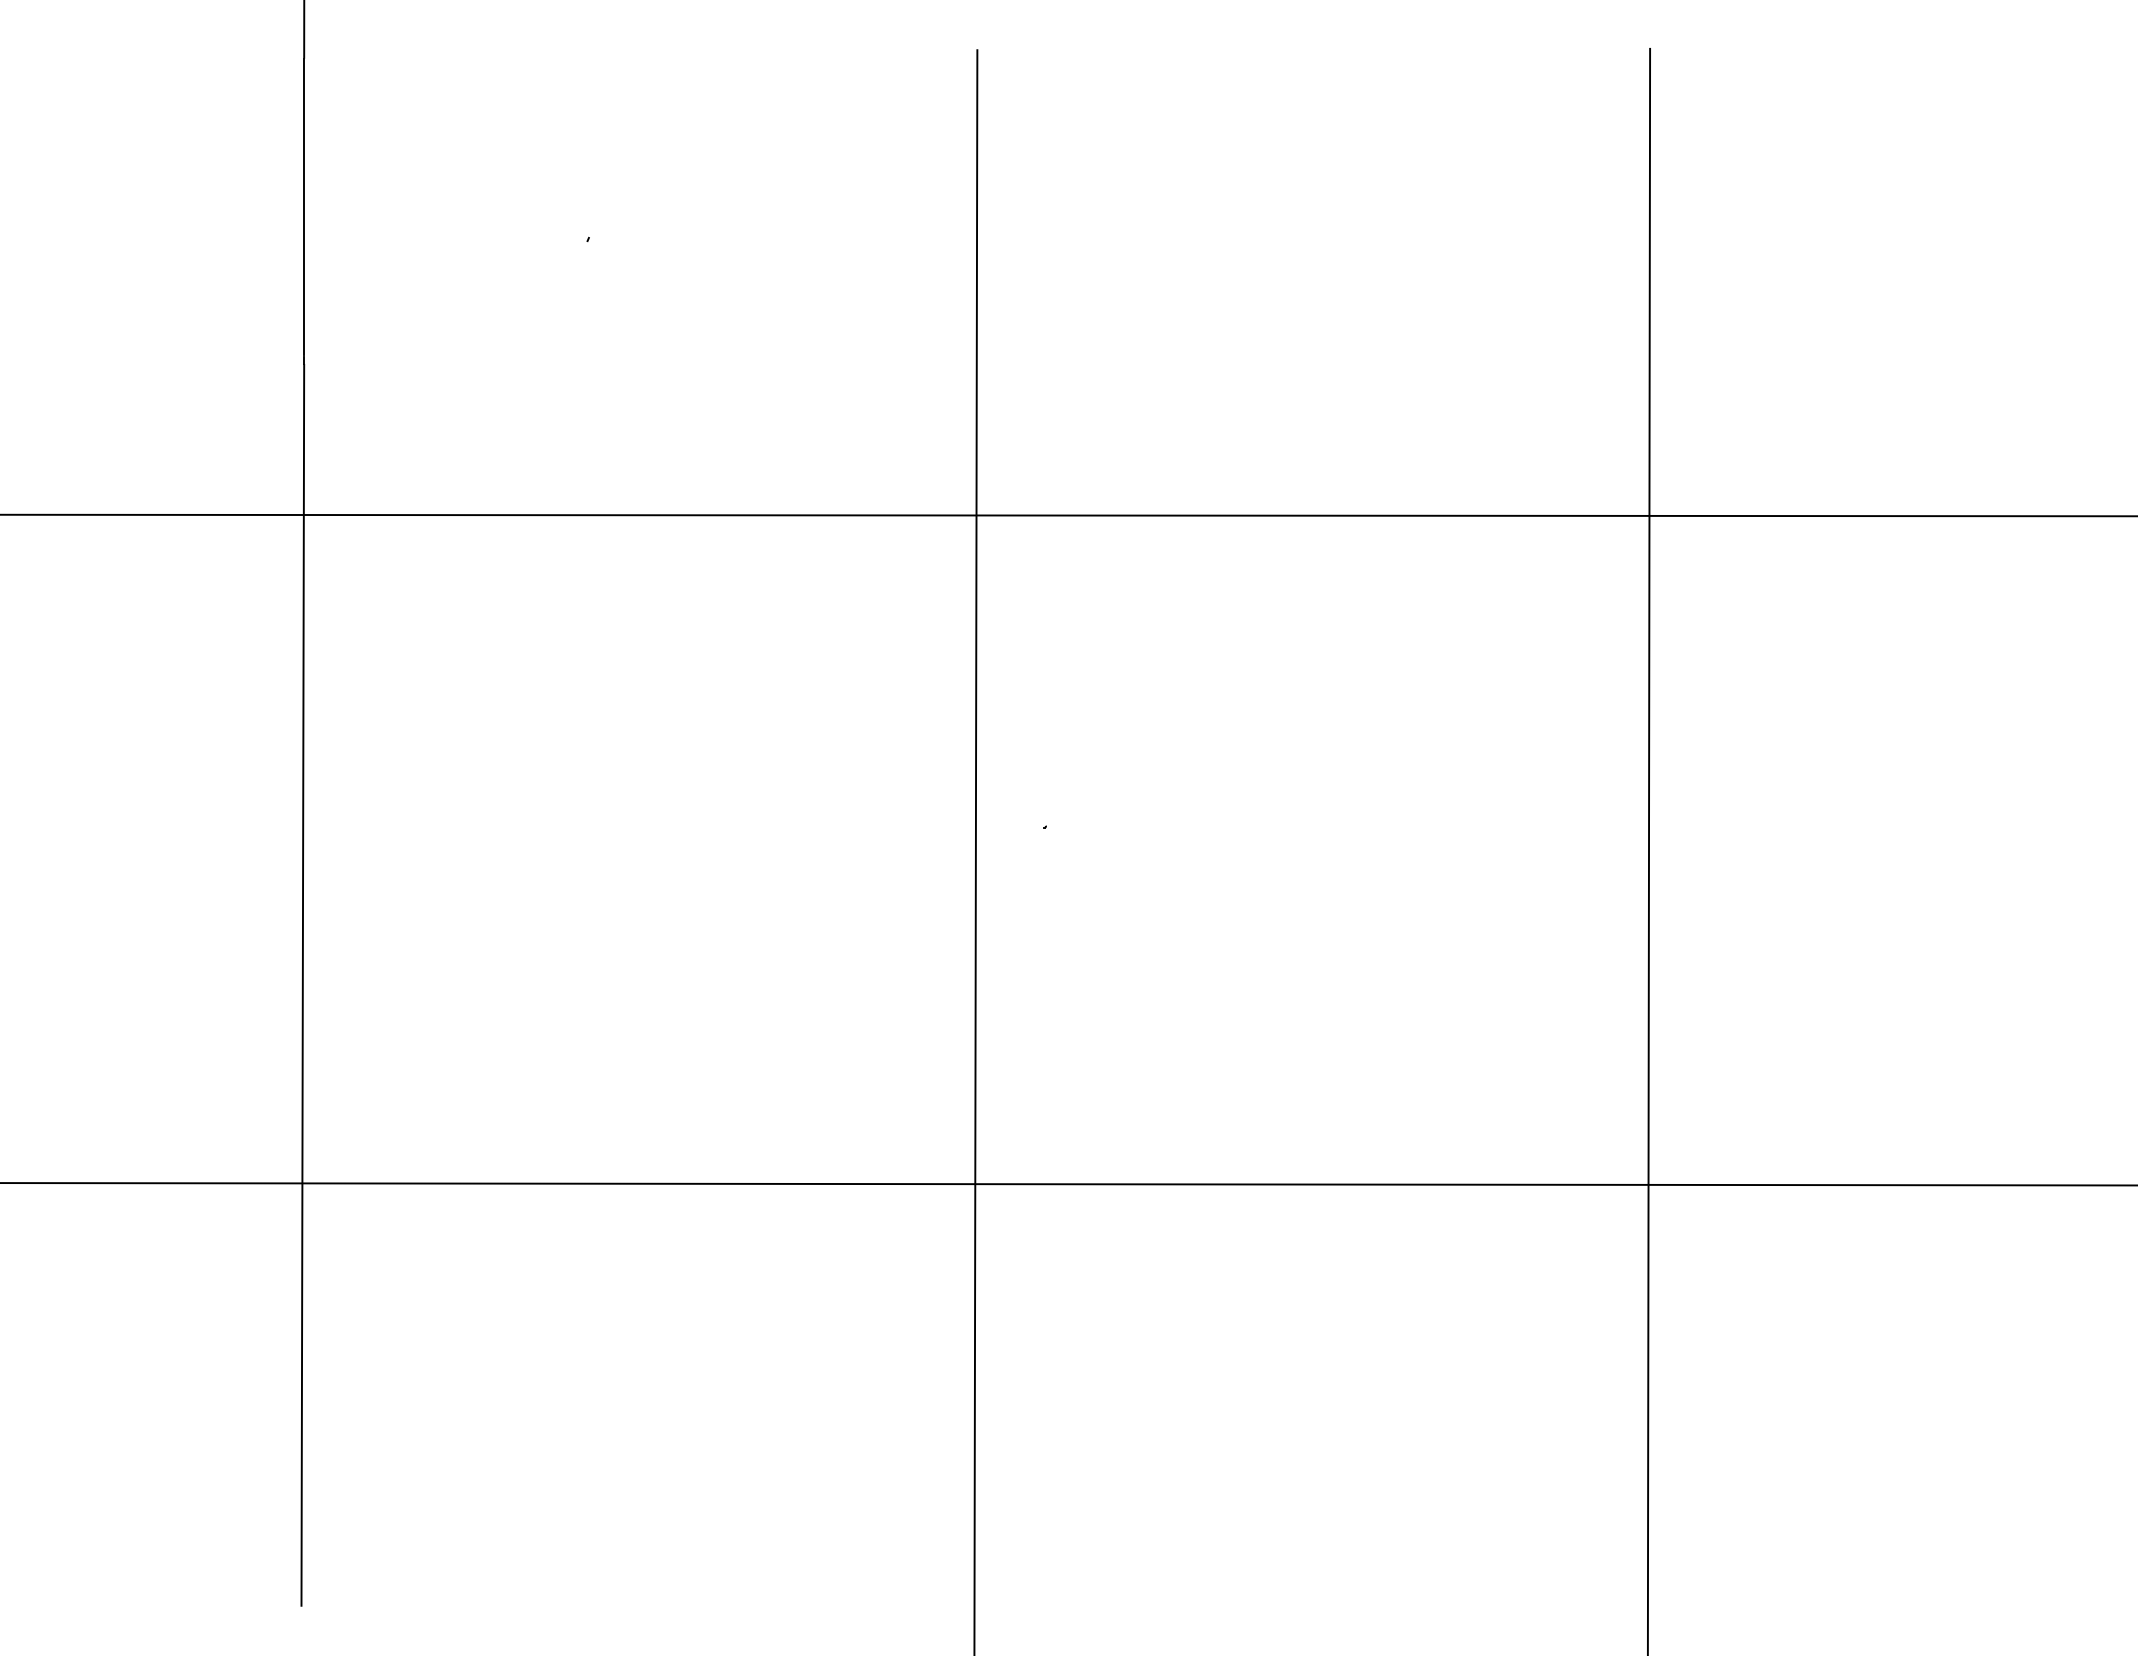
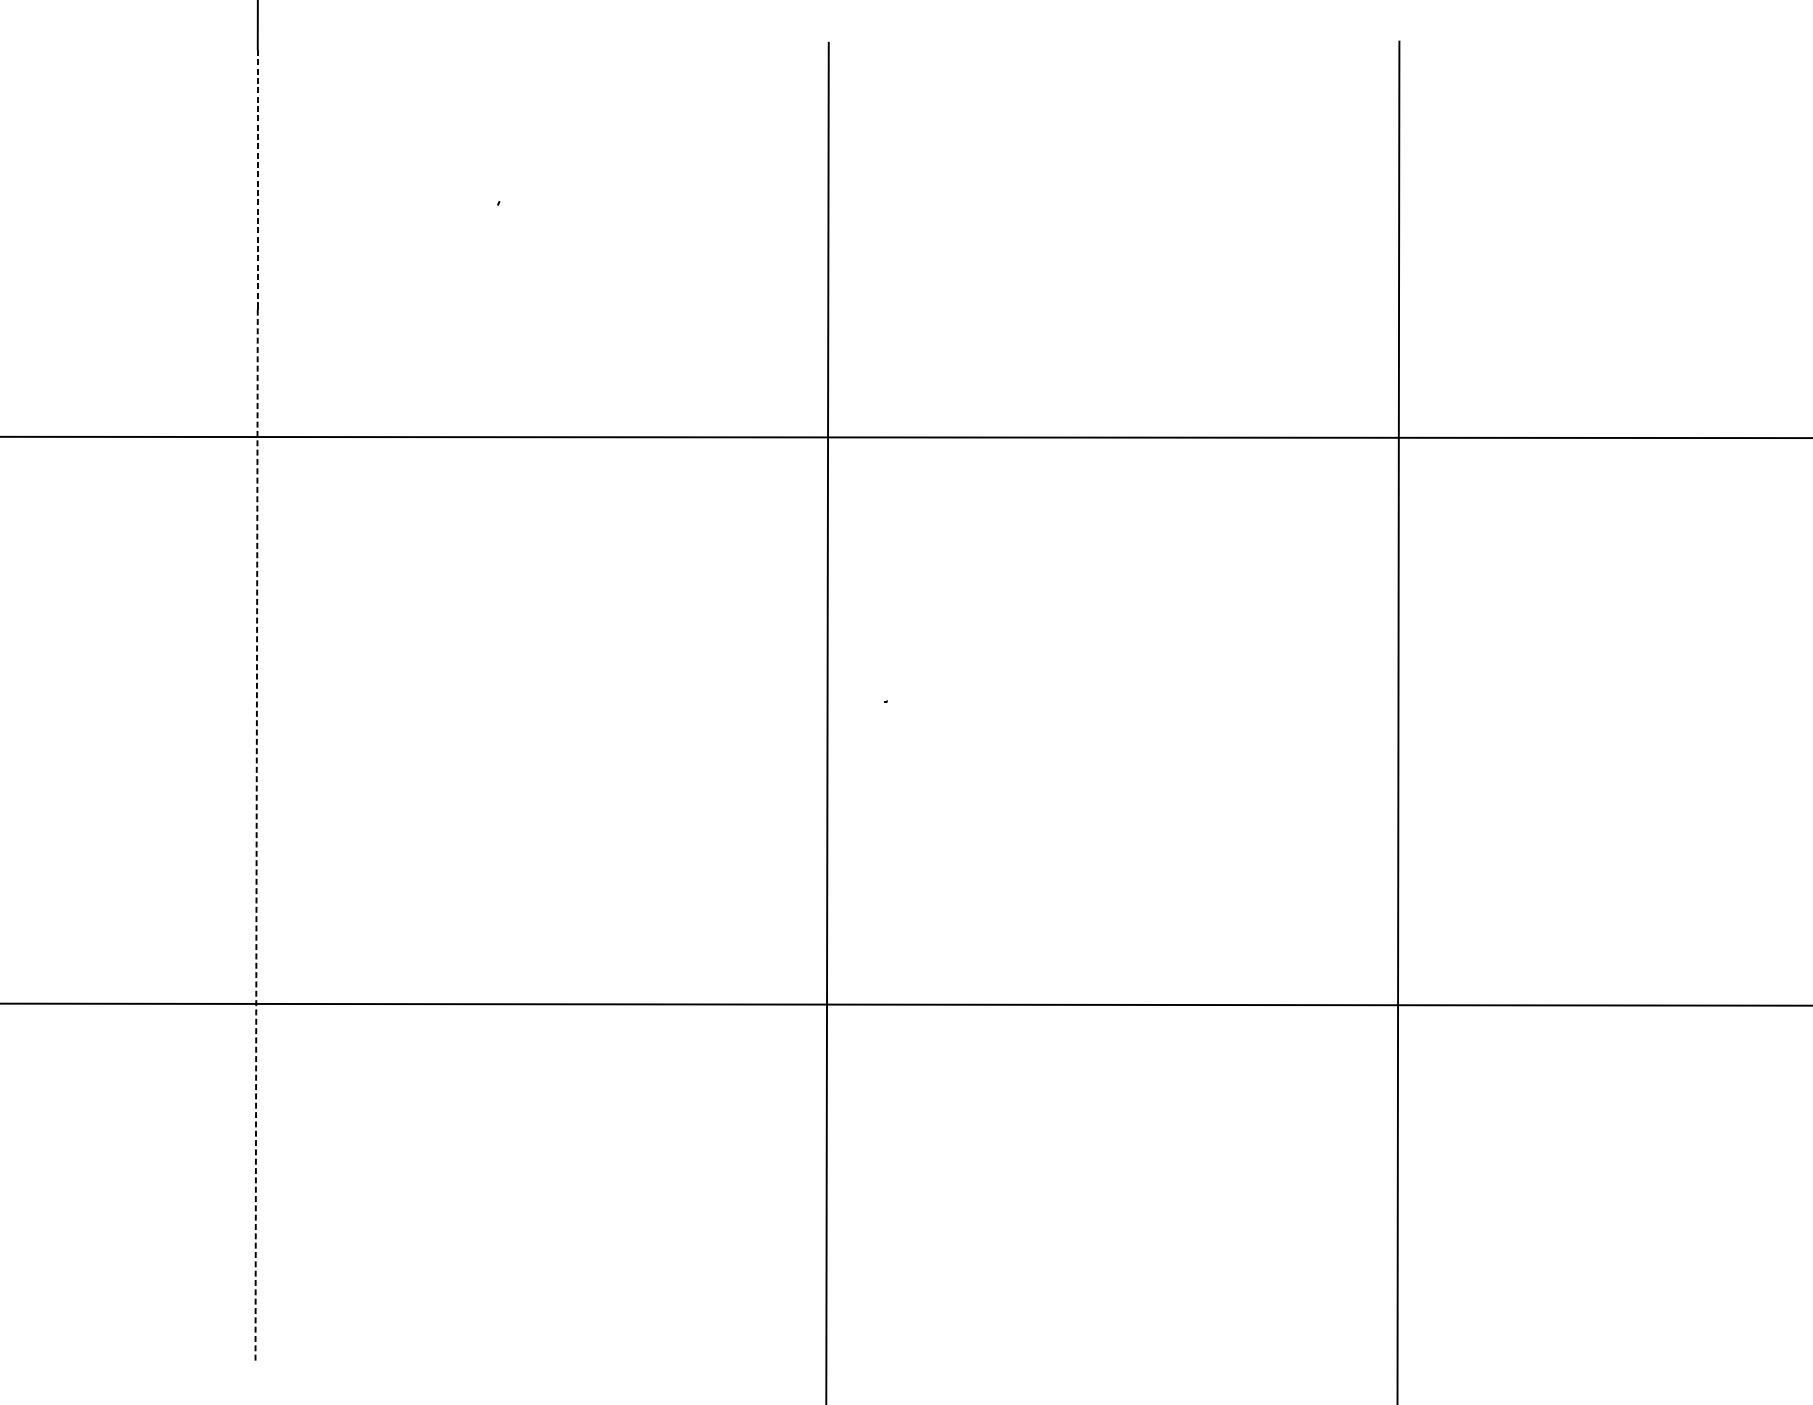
line: (304, 206) -> (258, 175), solid -> dashed
line: (302, 985) -> (256, 836), solid -> dashed

